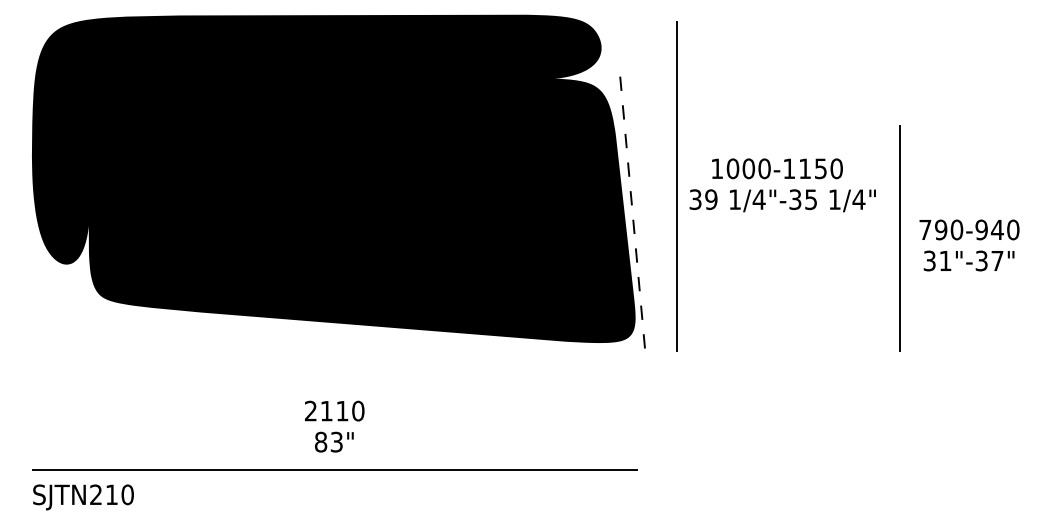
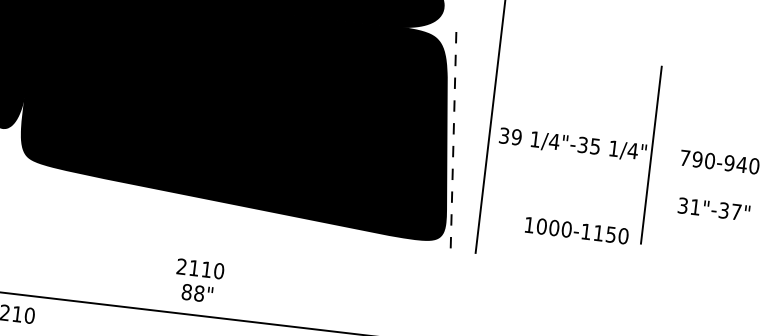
text: (777, 168) -> (576, 230), moved
text: (969, 229) -> (719, 161), moved
line: (899, 238) -> (651, 155), moved
text: (336, 442) -> (199, 293), 83" -> 88"

